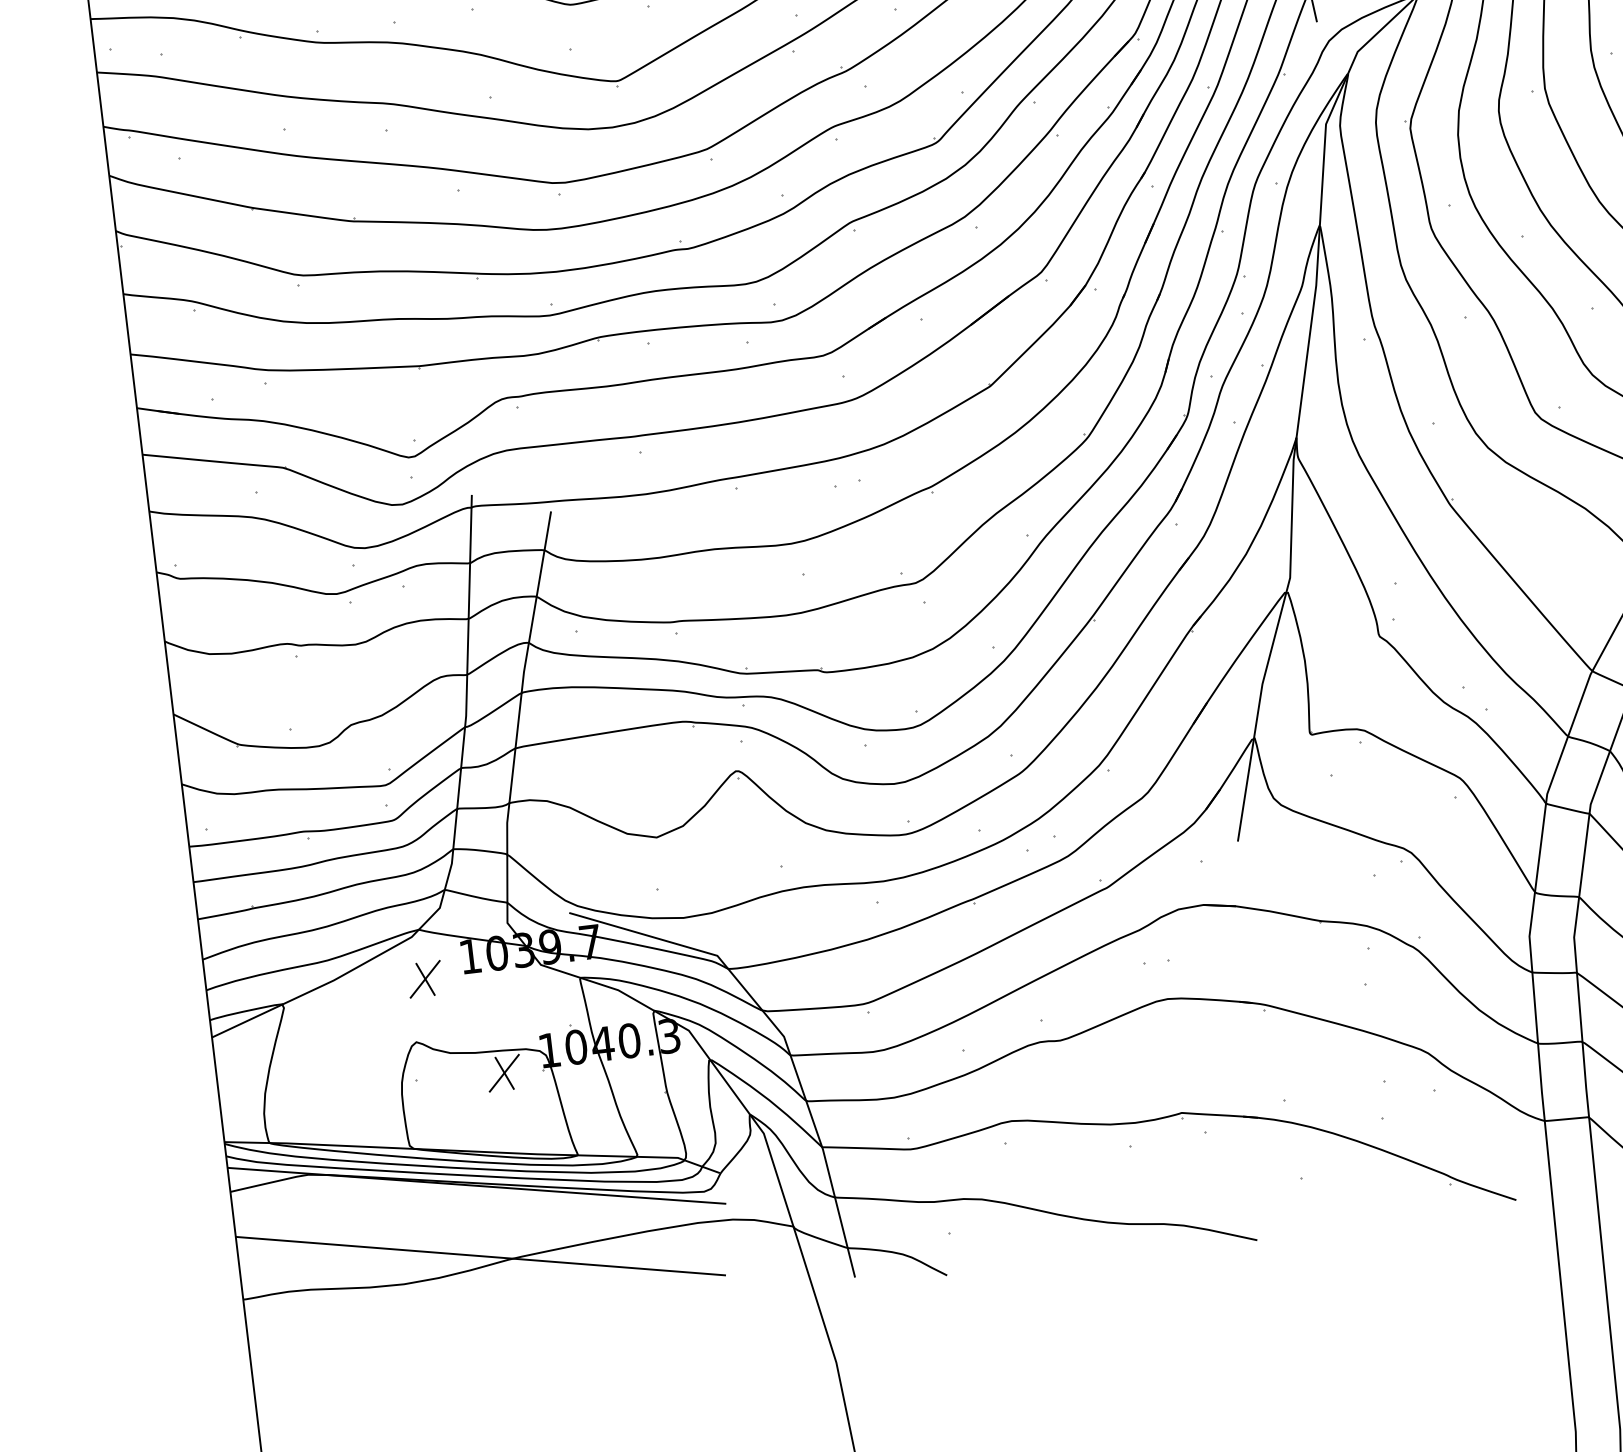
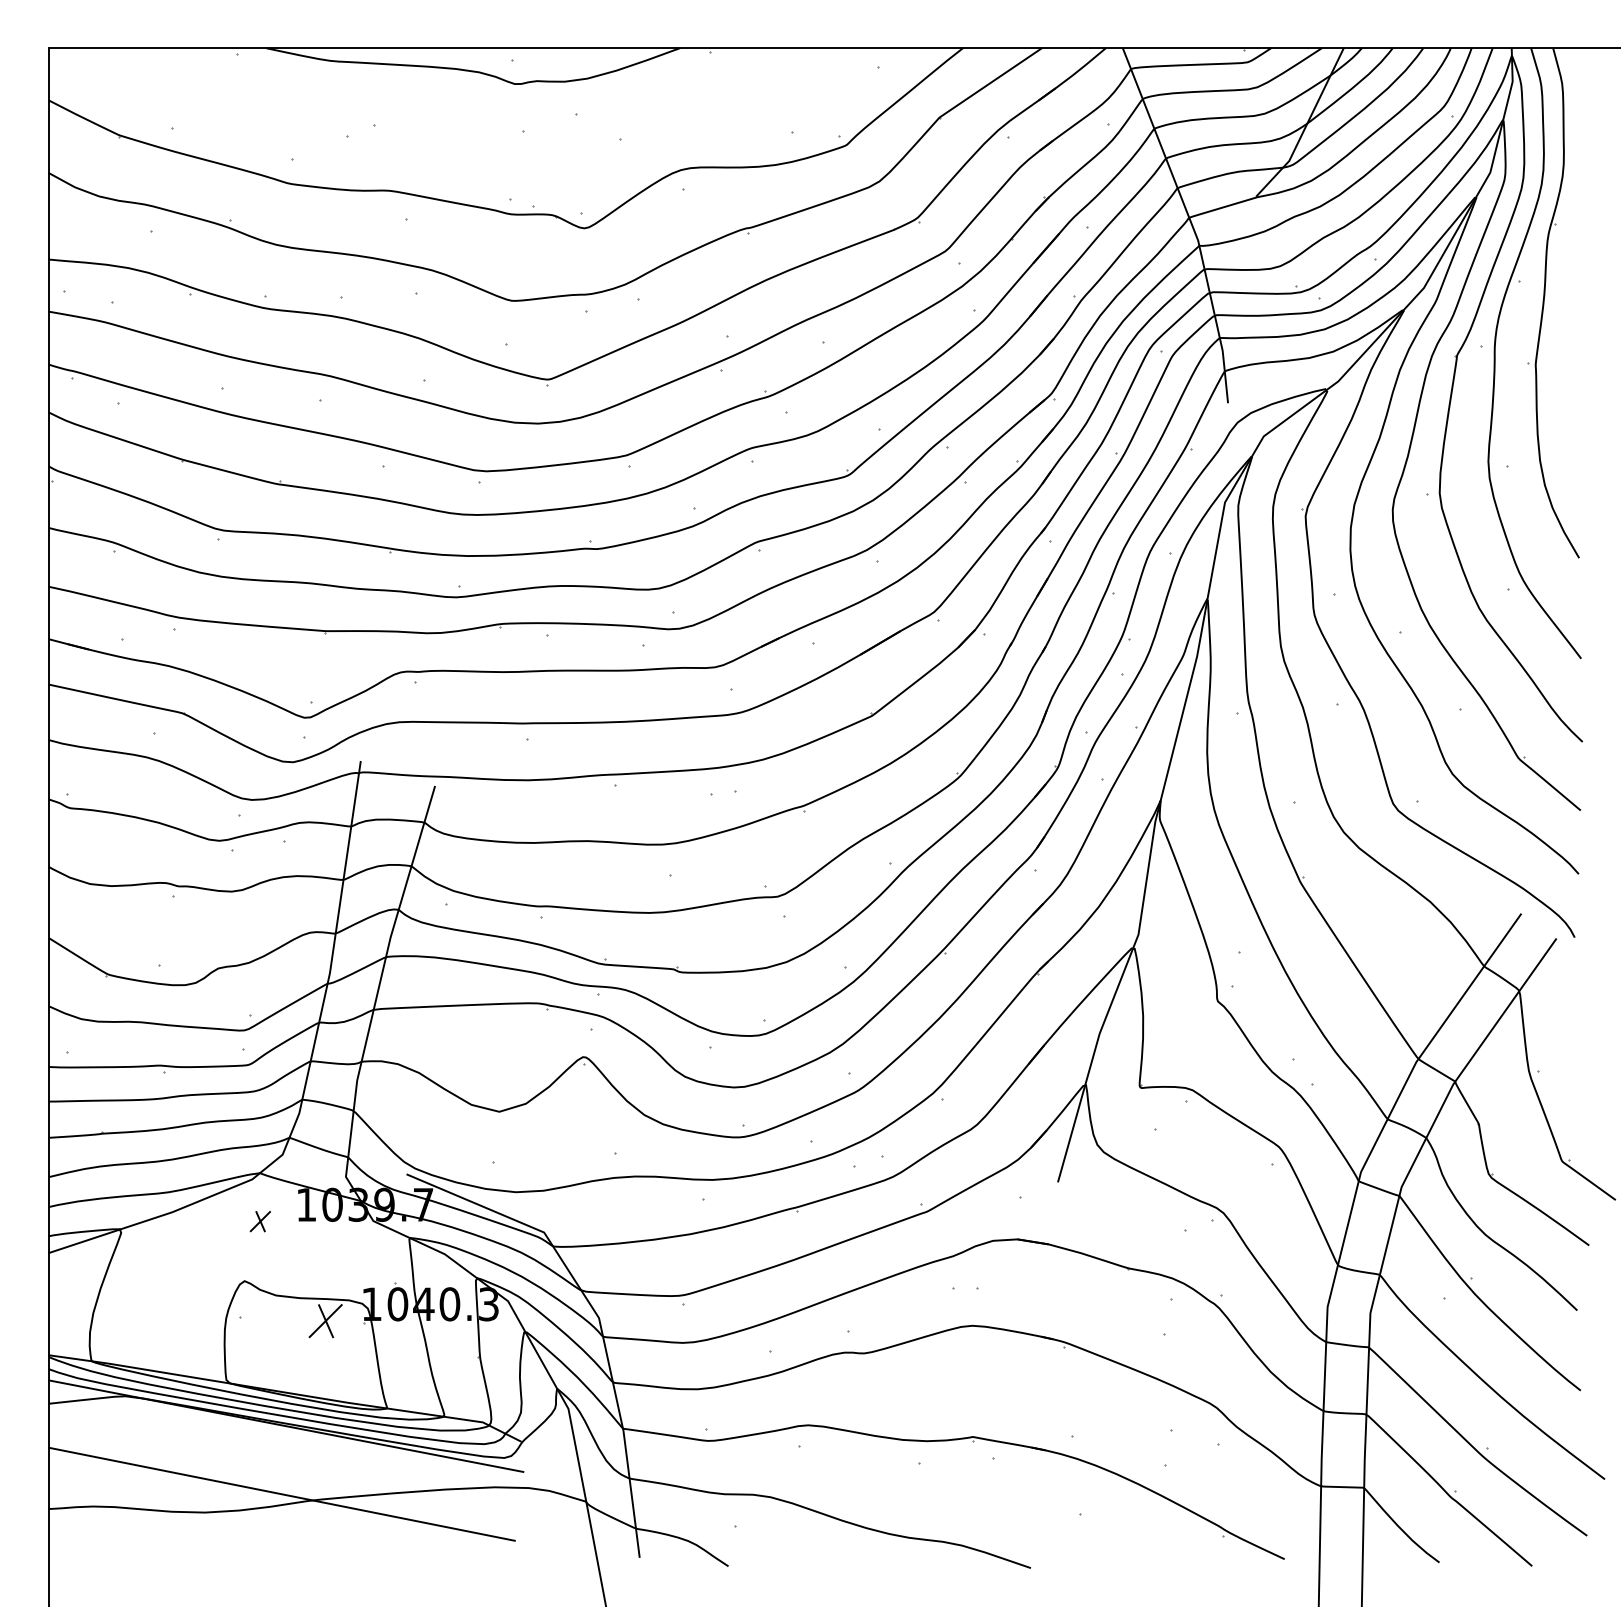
part: (425, 979) -> (260, 1221), size x0.6

